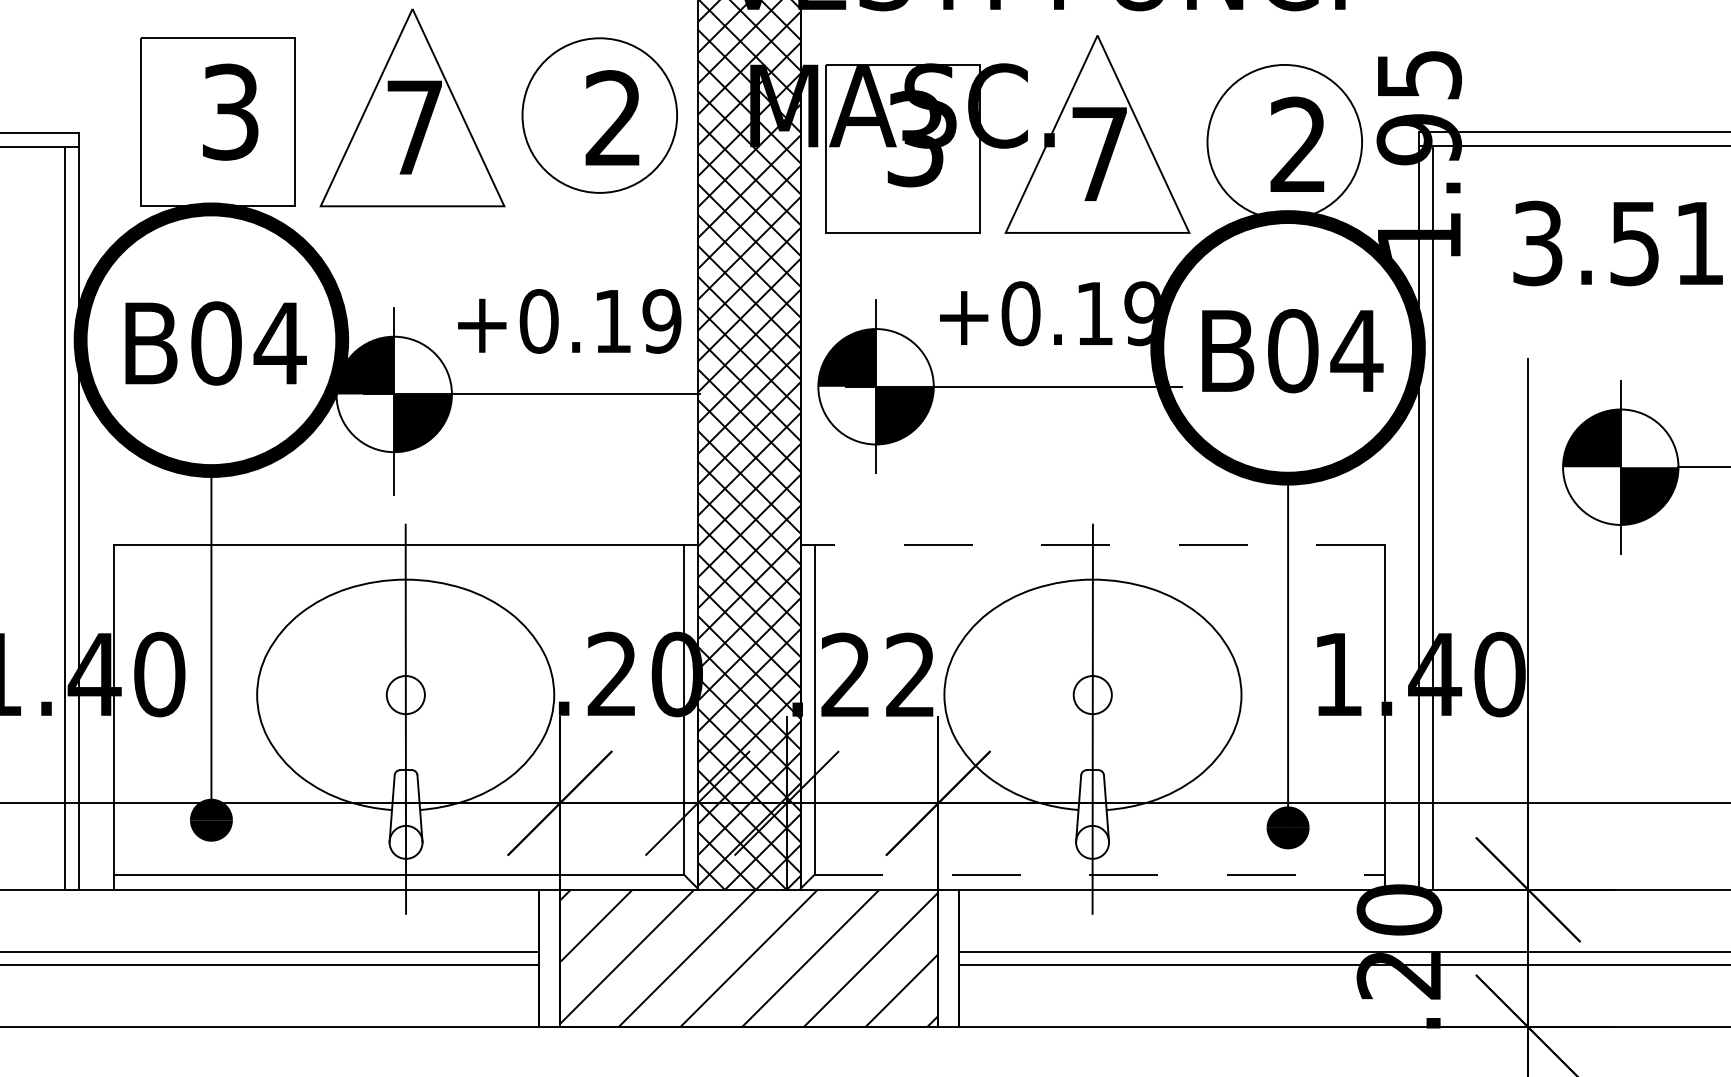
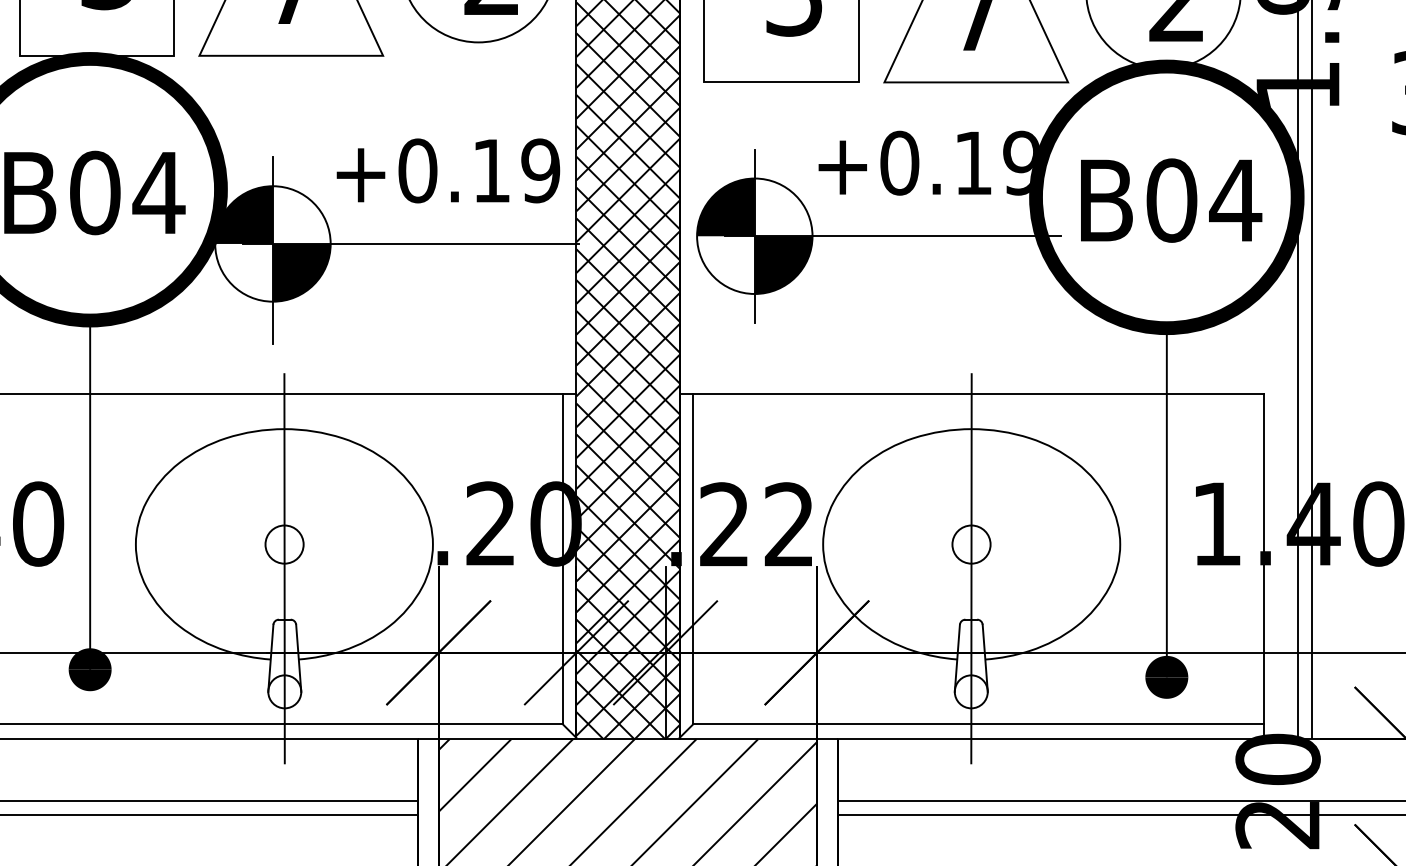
line: (1092, 544) -> (971, 394), dashed -> solid
line: (1100, 874) -> (979, 724), dashed -> solid

